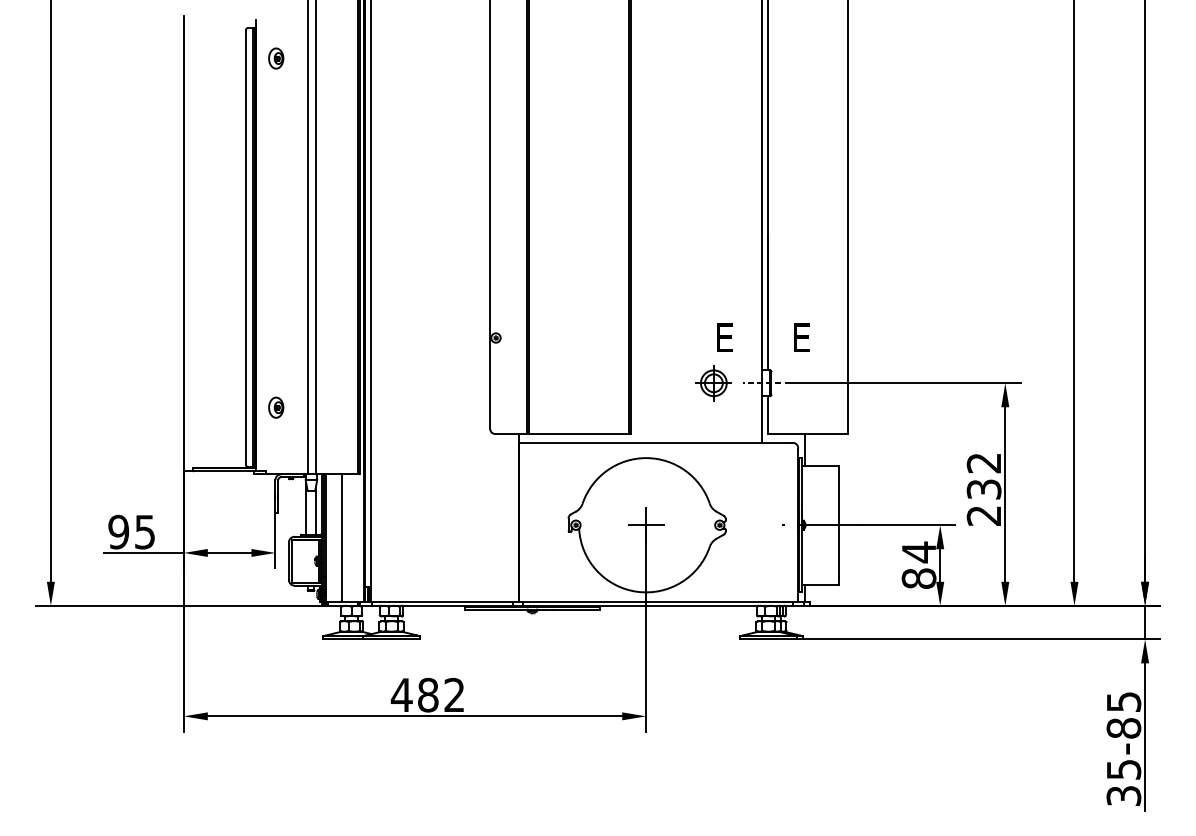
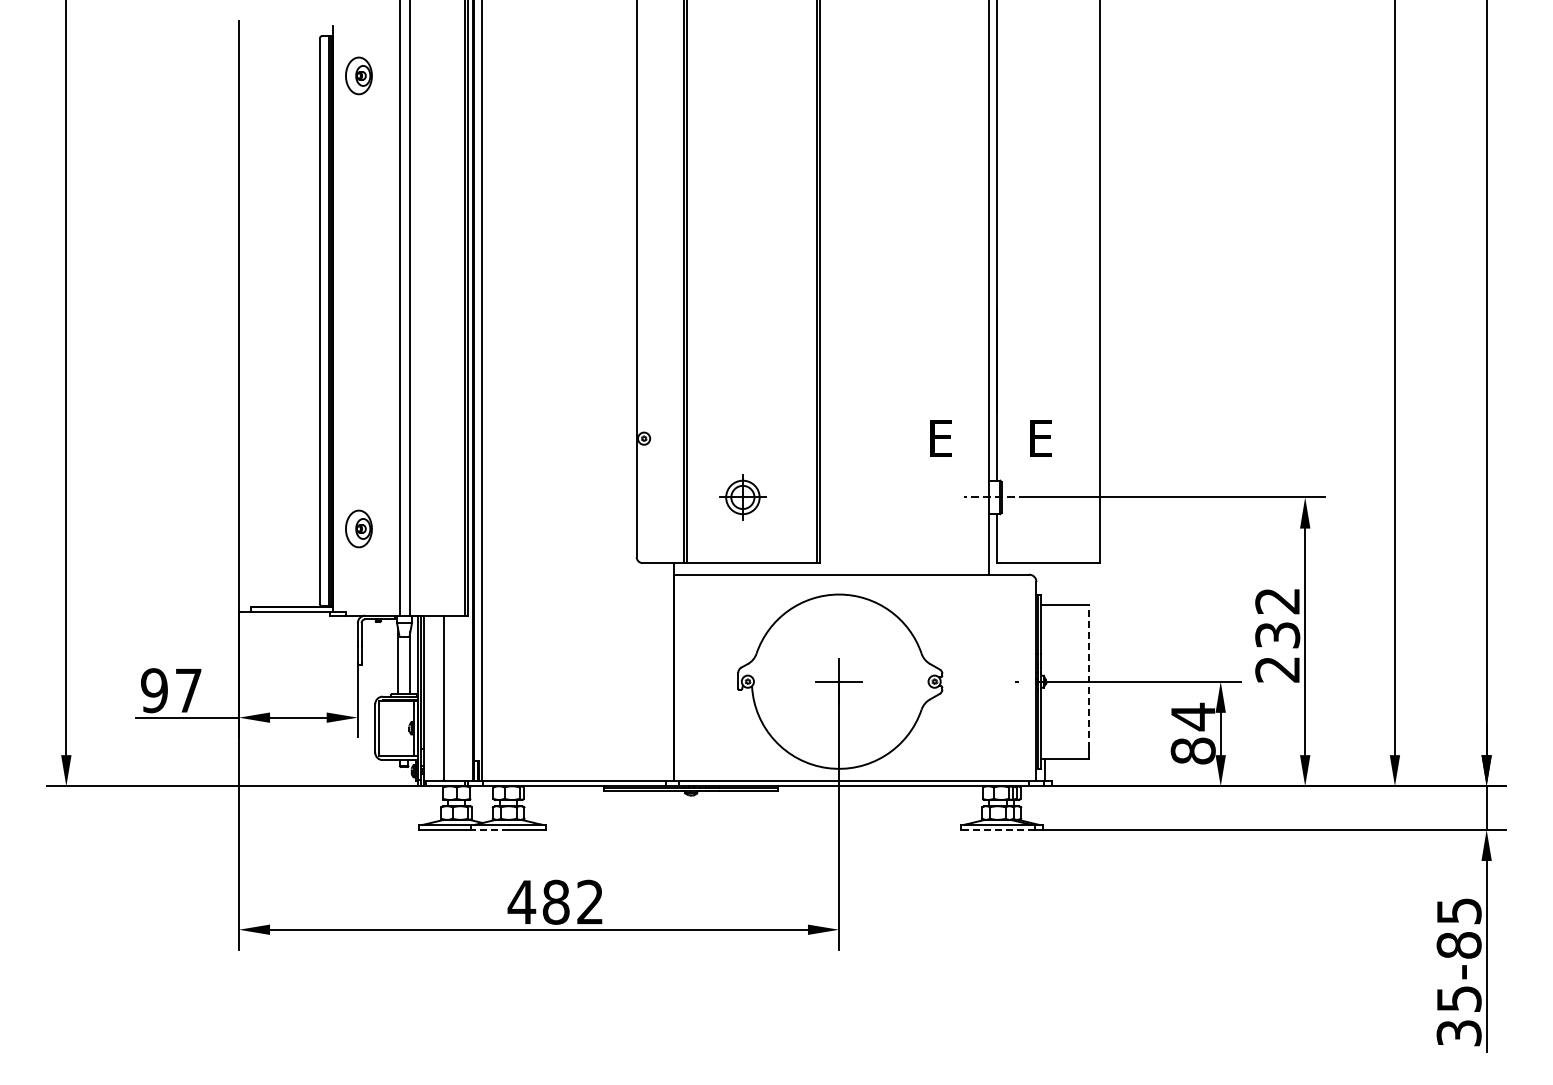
part: (275, 58) -> (358, 75), size x1.4
part: (713, 383) -> (742, 497), moved
part: (275, 407) -> (358, 529), size x1.4
line: (805, 449) -> (1045, 583), removed
line: (838, 521) -> (1088, 676), solid -> dashed
text: (145, 532) -> (188, 690), 95 -> 97
line: (376, 639) -> (489, 829), solid -> dashed
line: (768, 639) -> (997, 829), solid -> dashed

